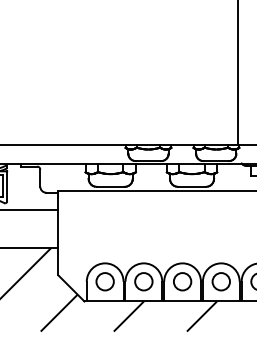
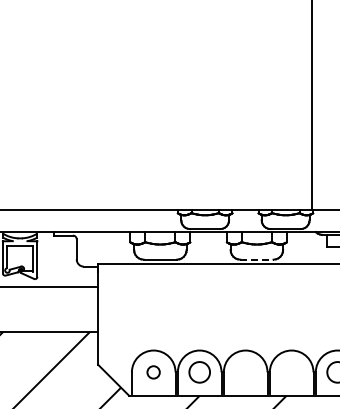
line: (191, 186) -> (256, 259), solid -> dashed
circle: (104, 281) -> (153, 372), size x0.6
circle: (182, 281) -> (245, 372), removed
circle: (221, 281) -> (291, 372), removed

